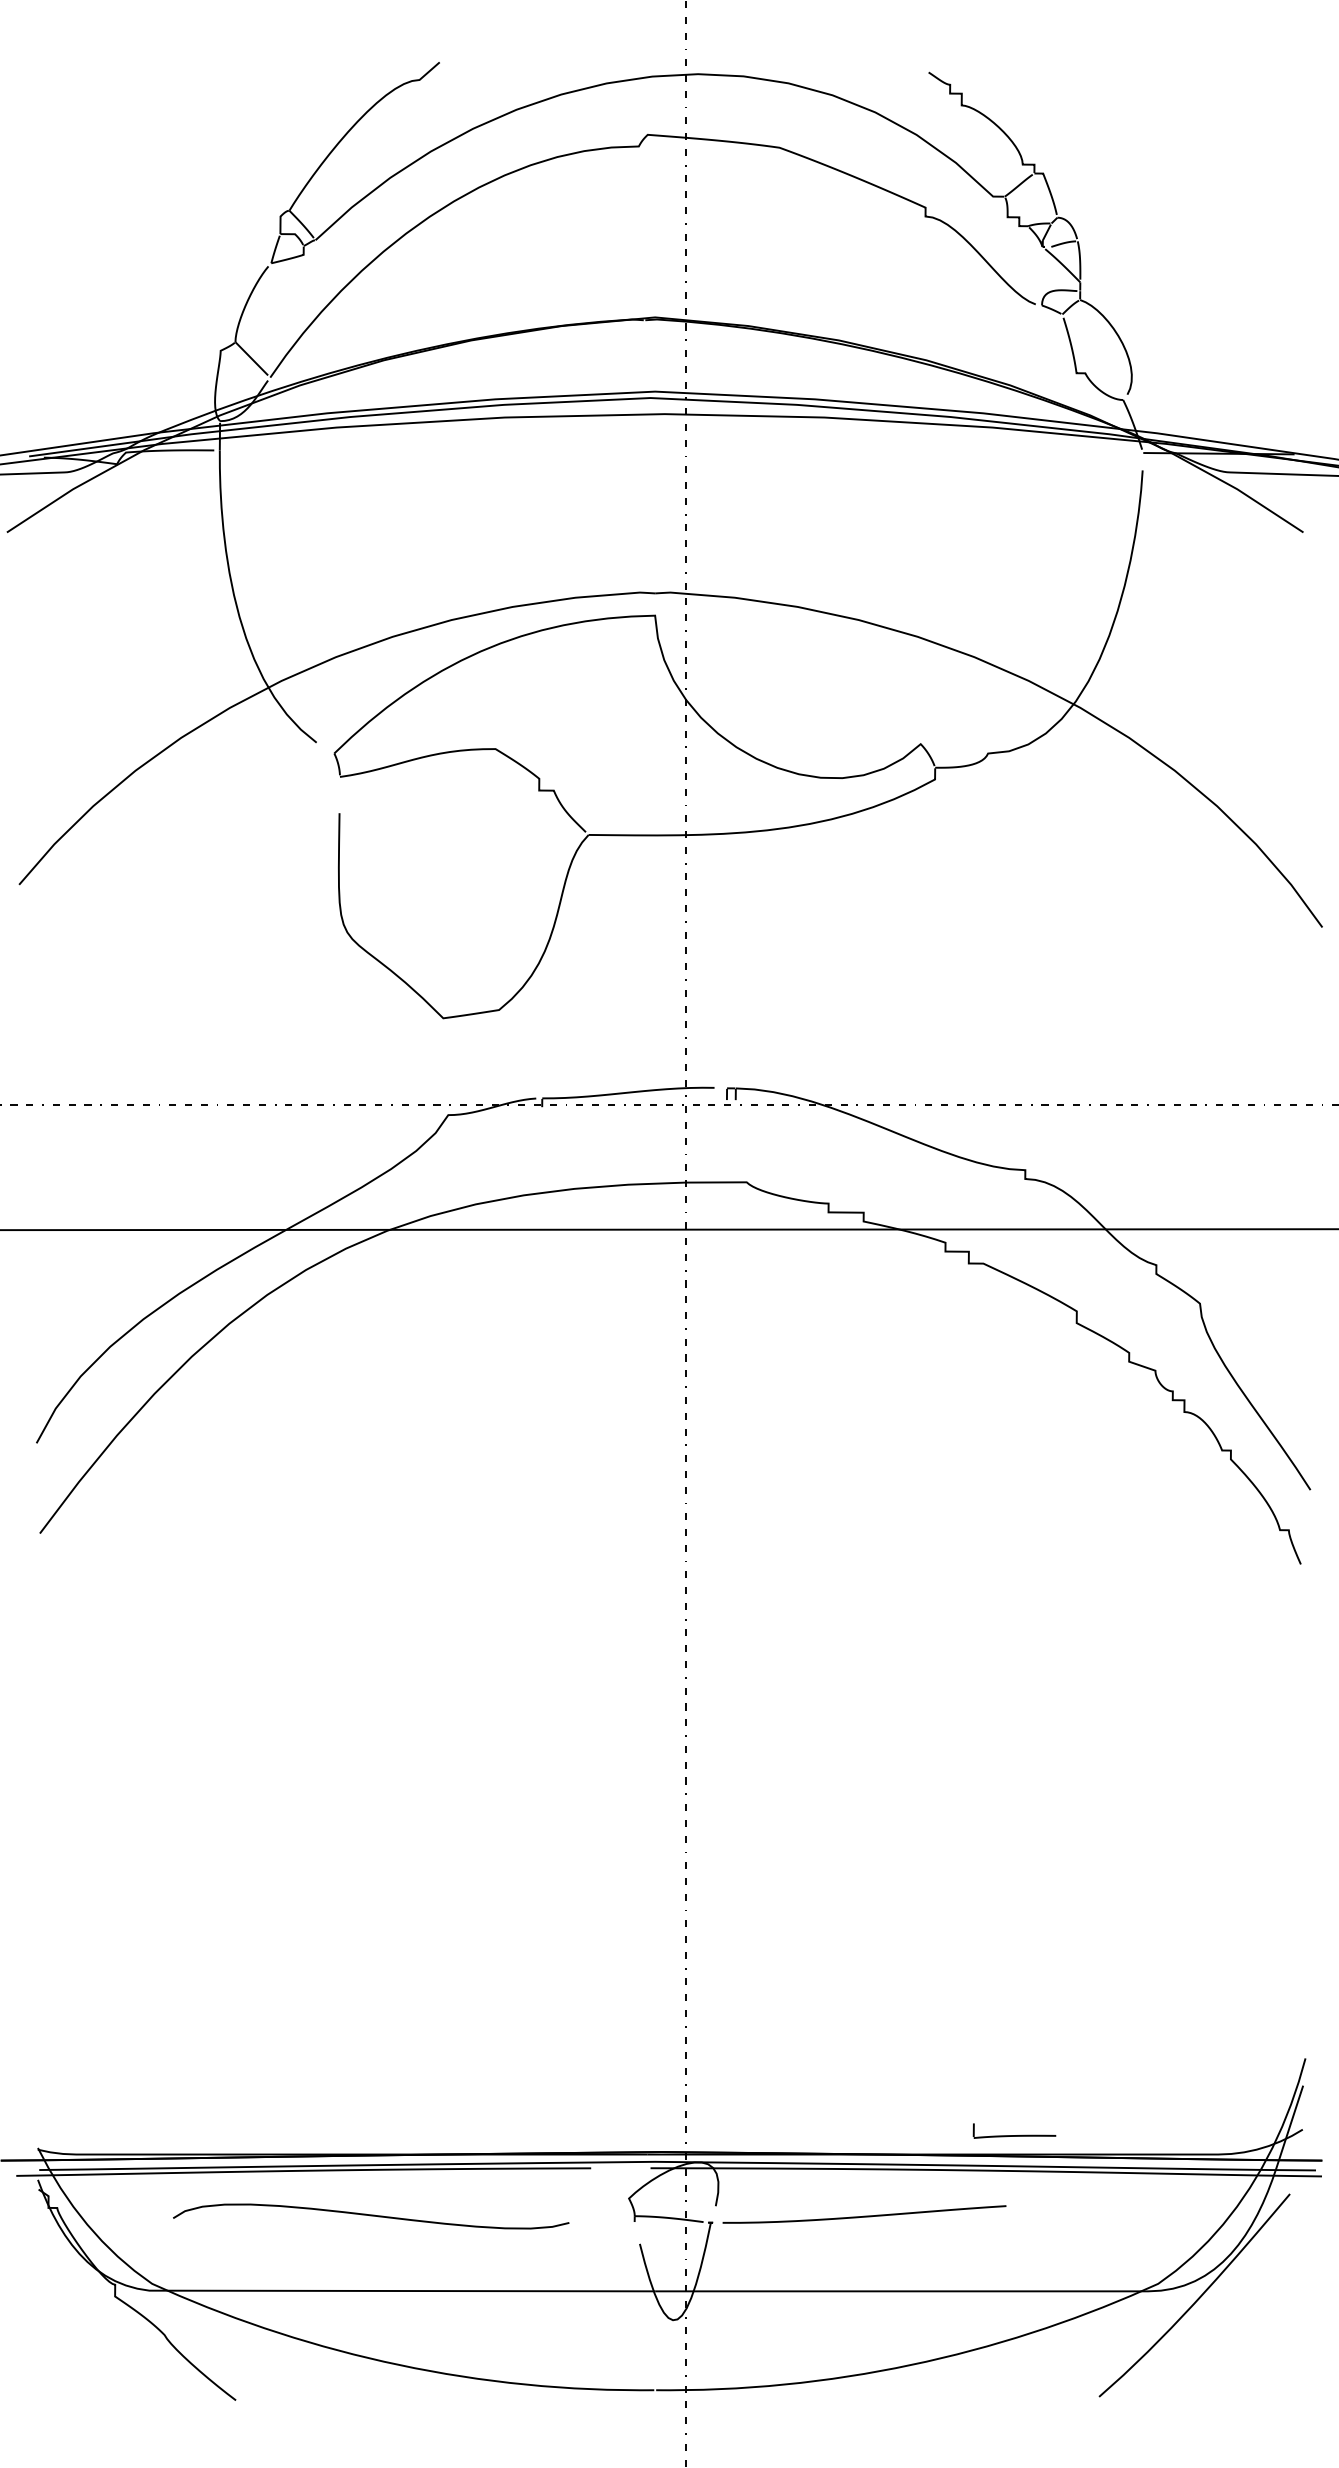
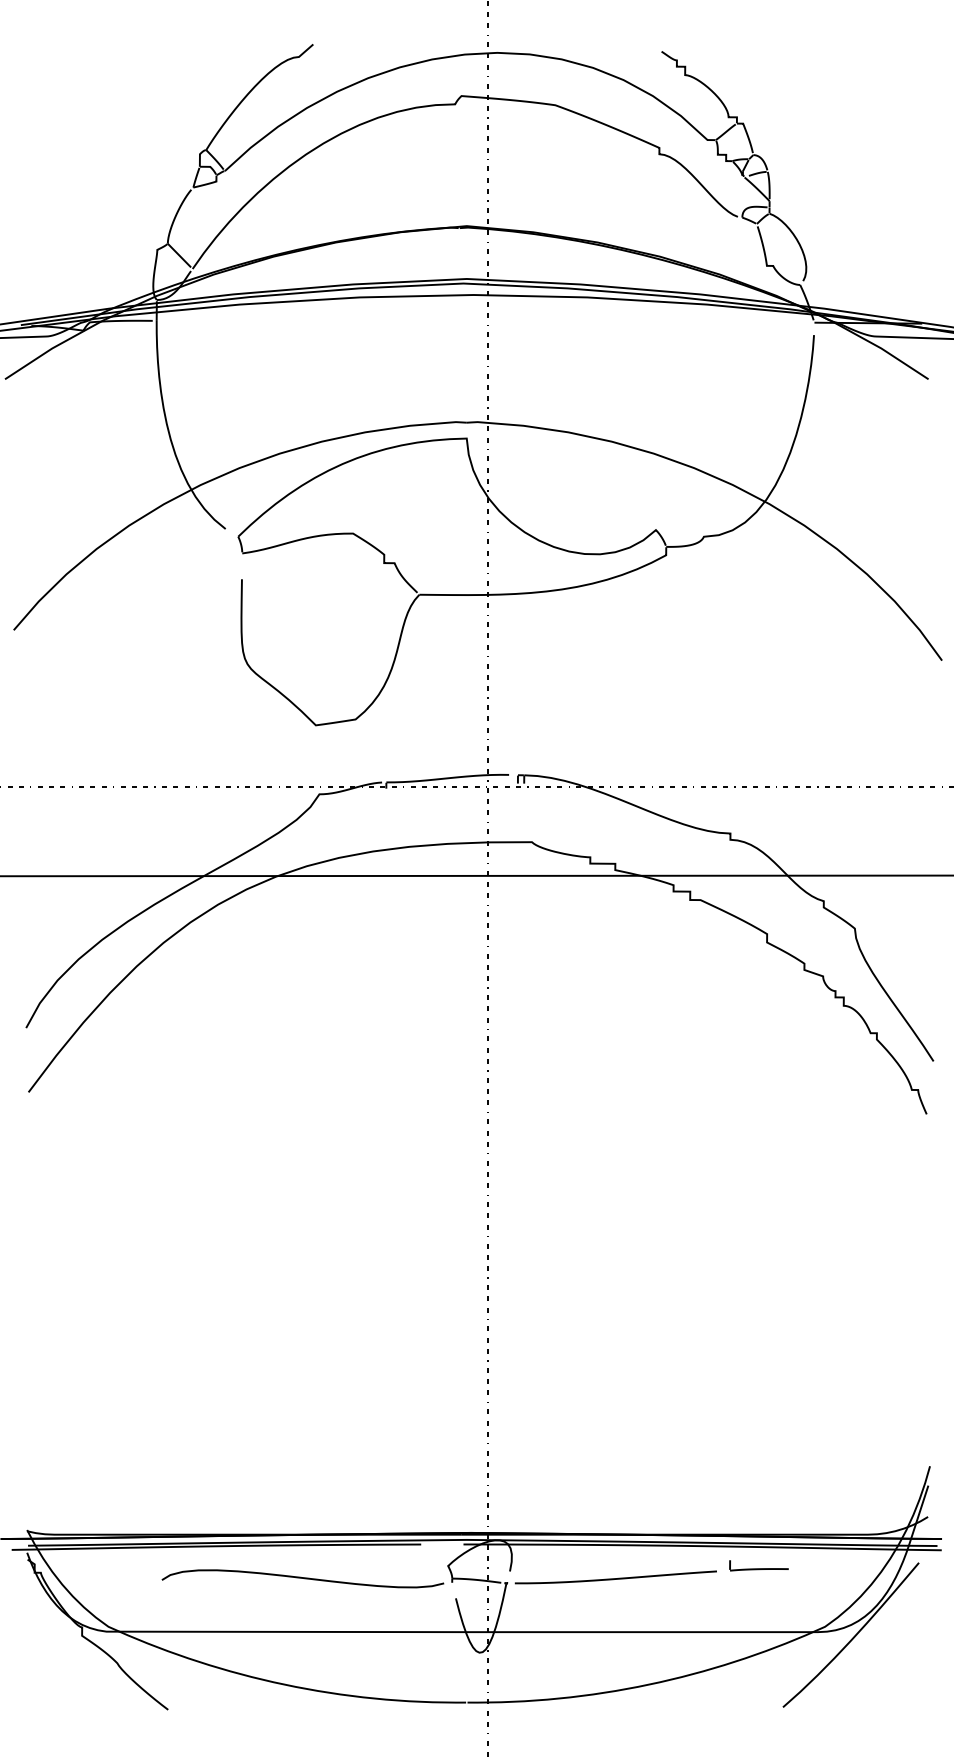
part: (1014, 2130) -> (759, 1565), moved
curve: (371, 2216) -> (303, 1578), moved

